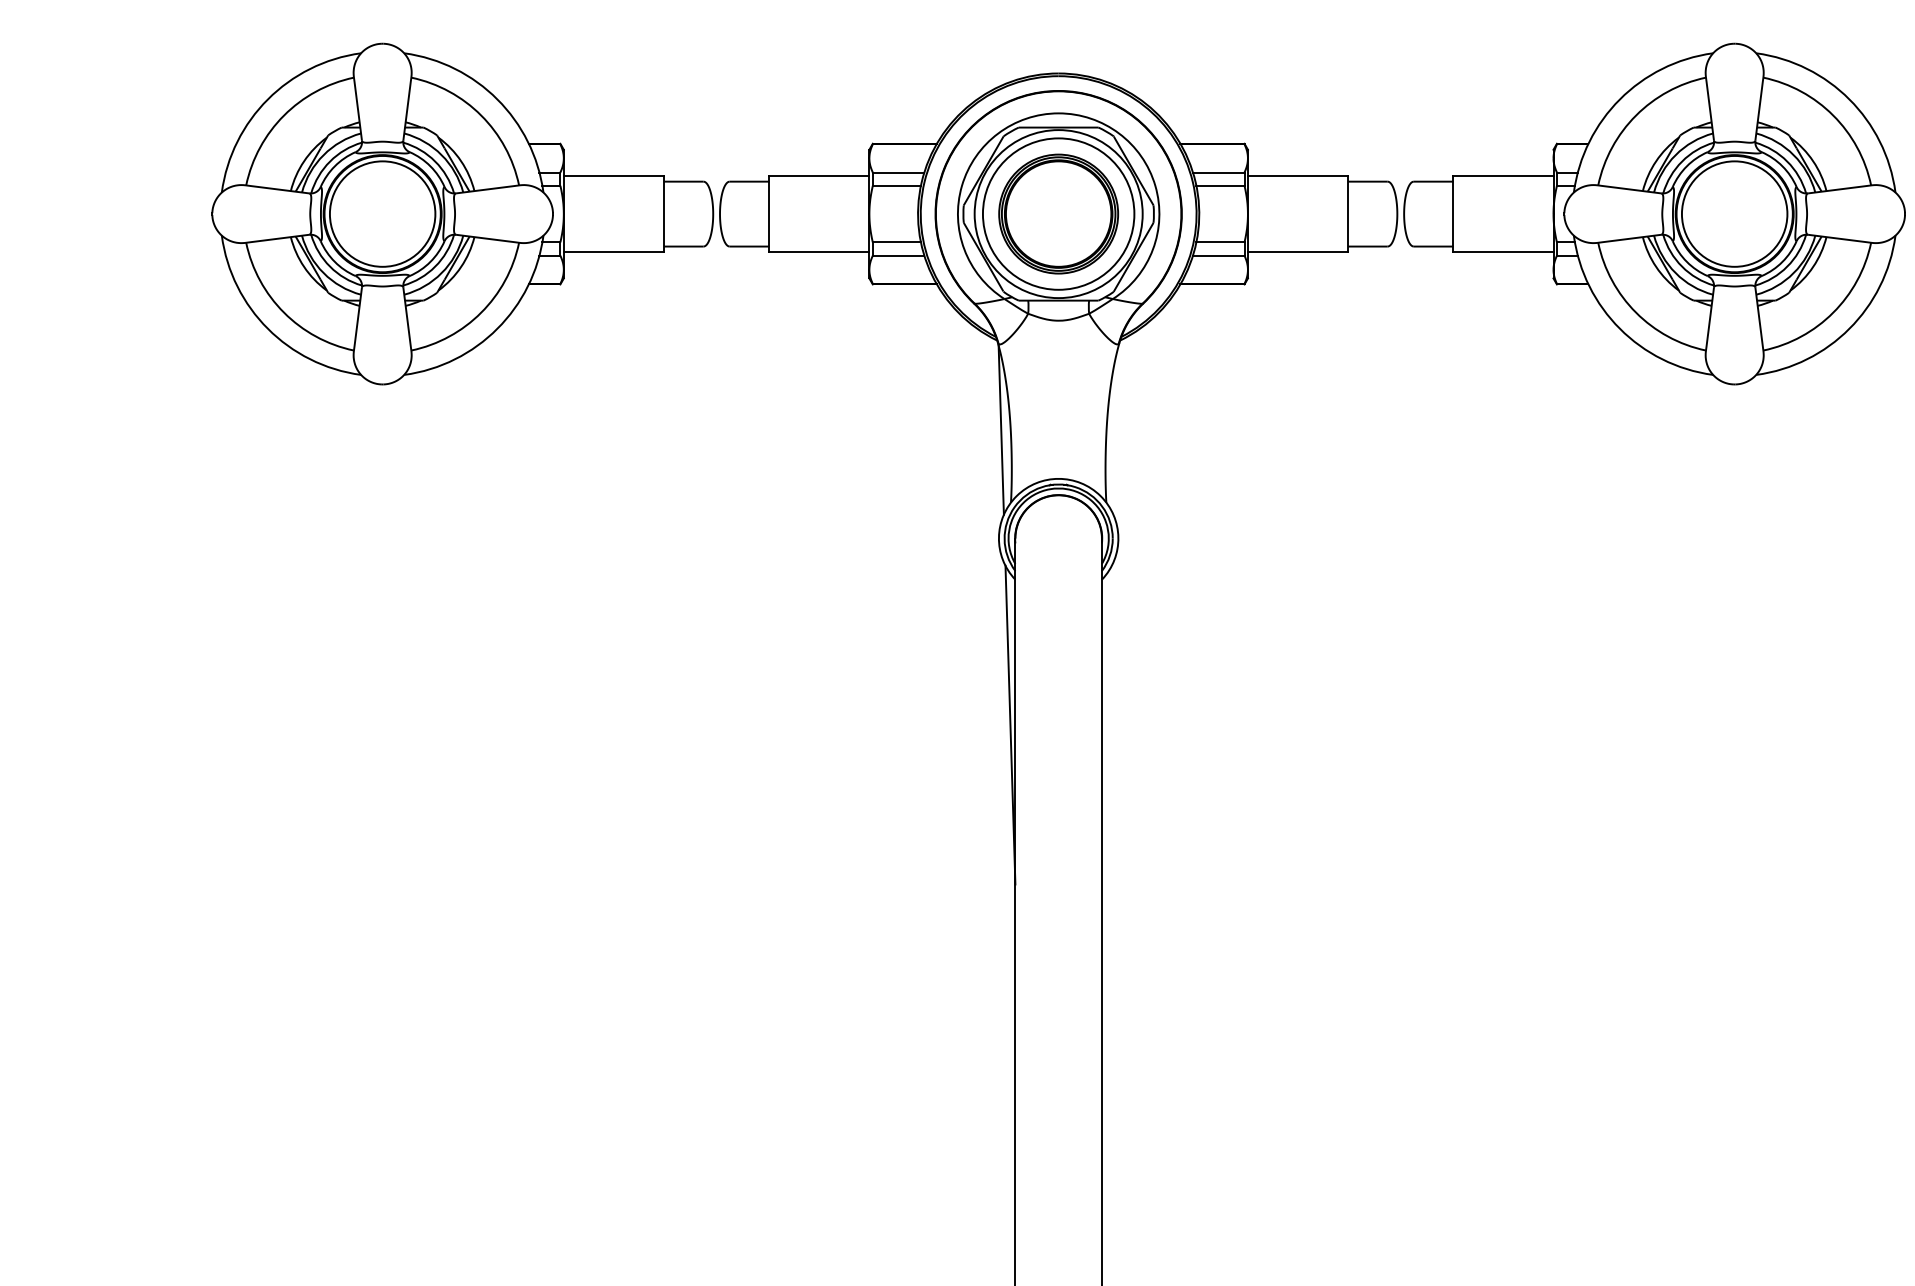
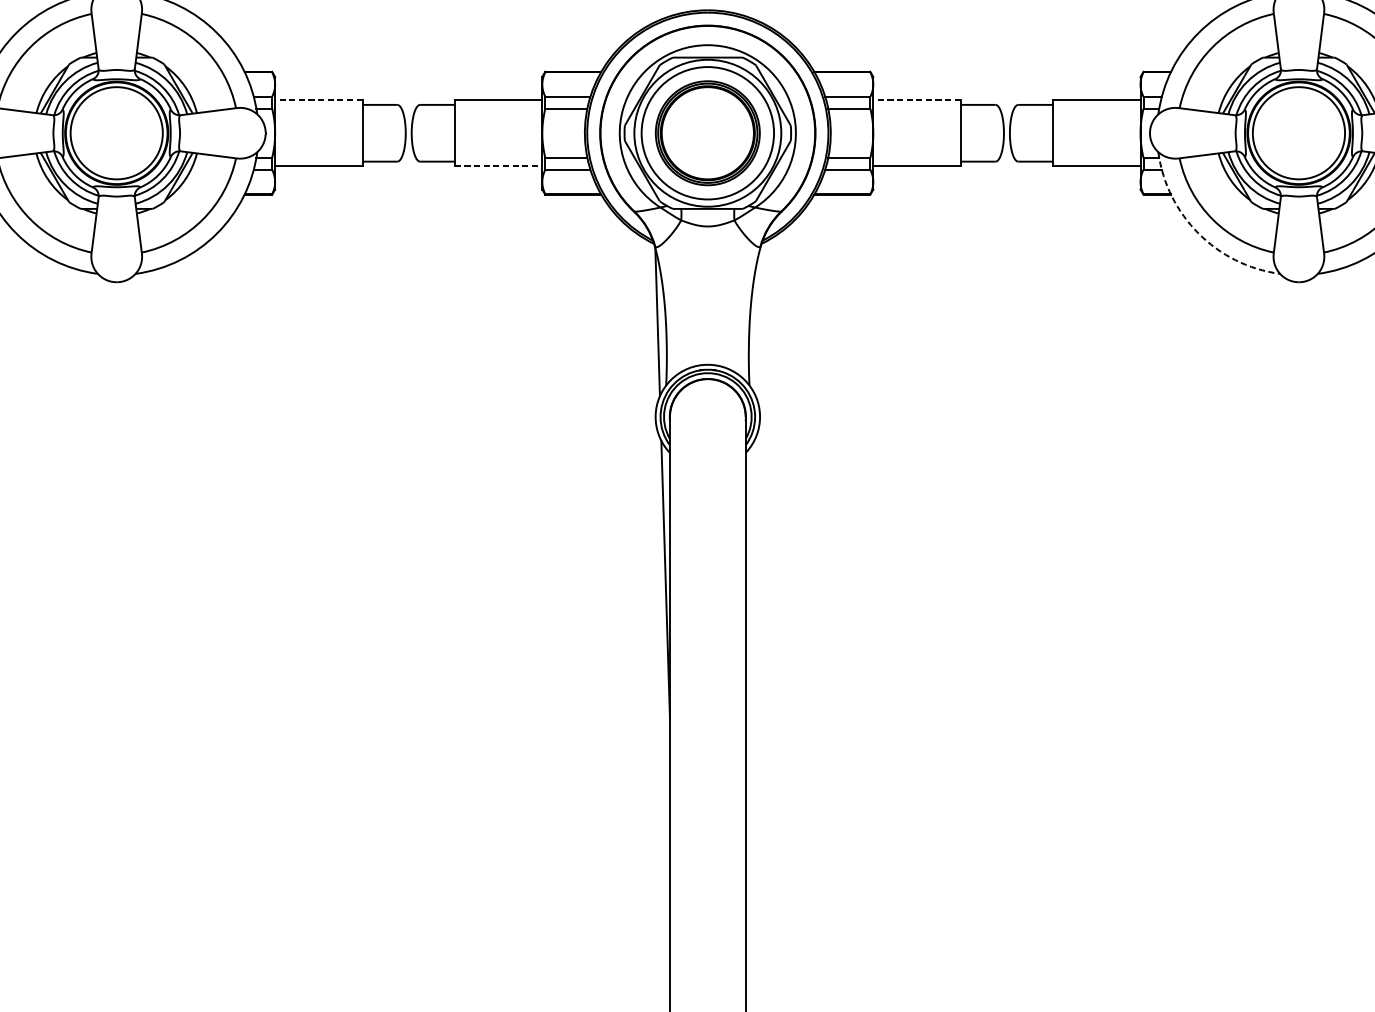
line: (613, 176) -> (318, 100), solid -> dashed
line: (1297, 176) -> (916, 100), solid -> dashed
line: (819, 251) -> (498, 165), solid -> dashed
arc: (1619, 328) -> (1198, 233), solid -> dashed

